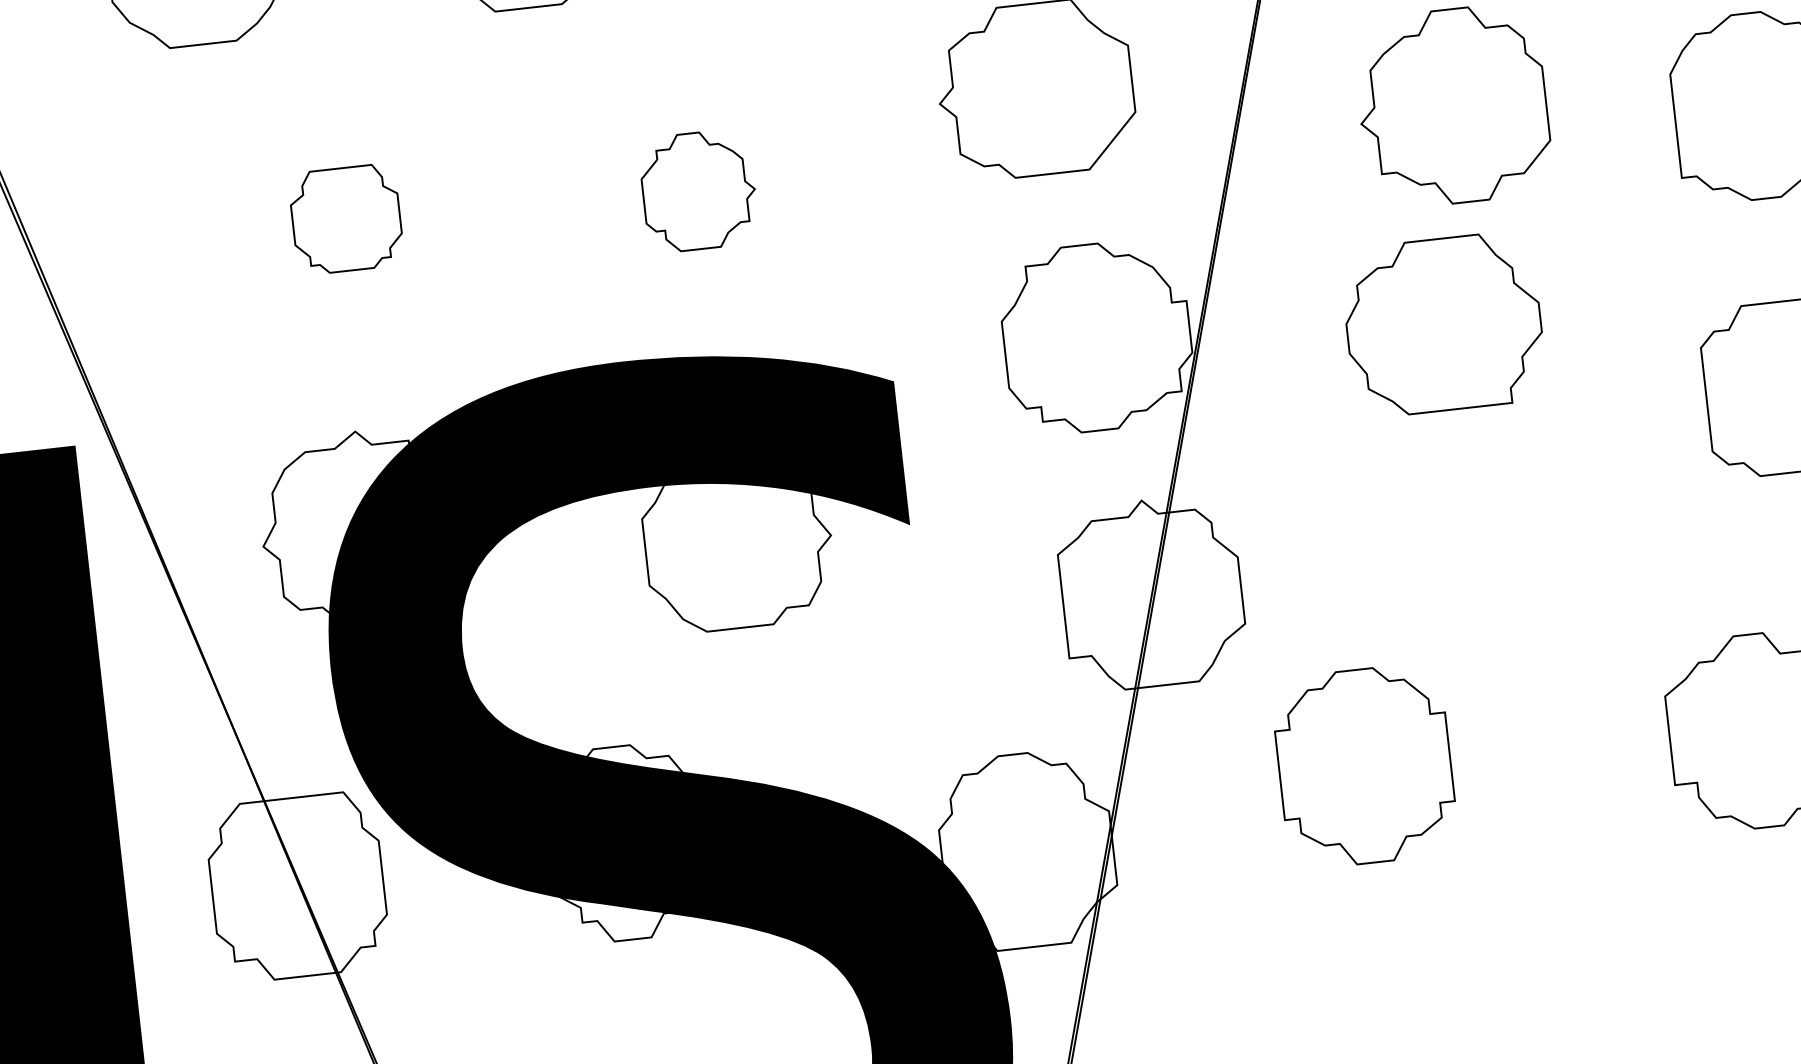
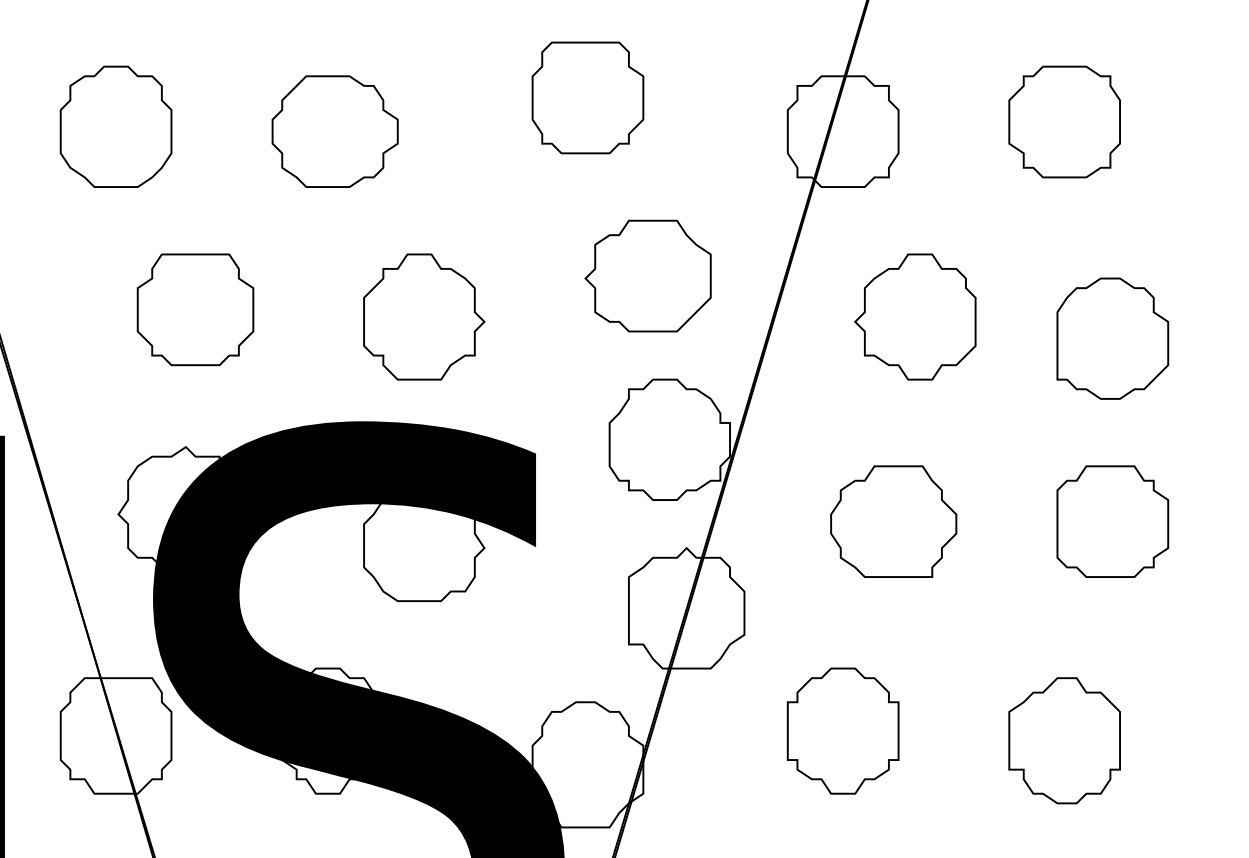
part: (699, 190) -> (424, 316), size x1.67
part: (346, 218) -> (195, 309), size x1.67
part: (1443, 324) -> (893, 521), moved
part: (1363, 765) -> (842, 730), moved

